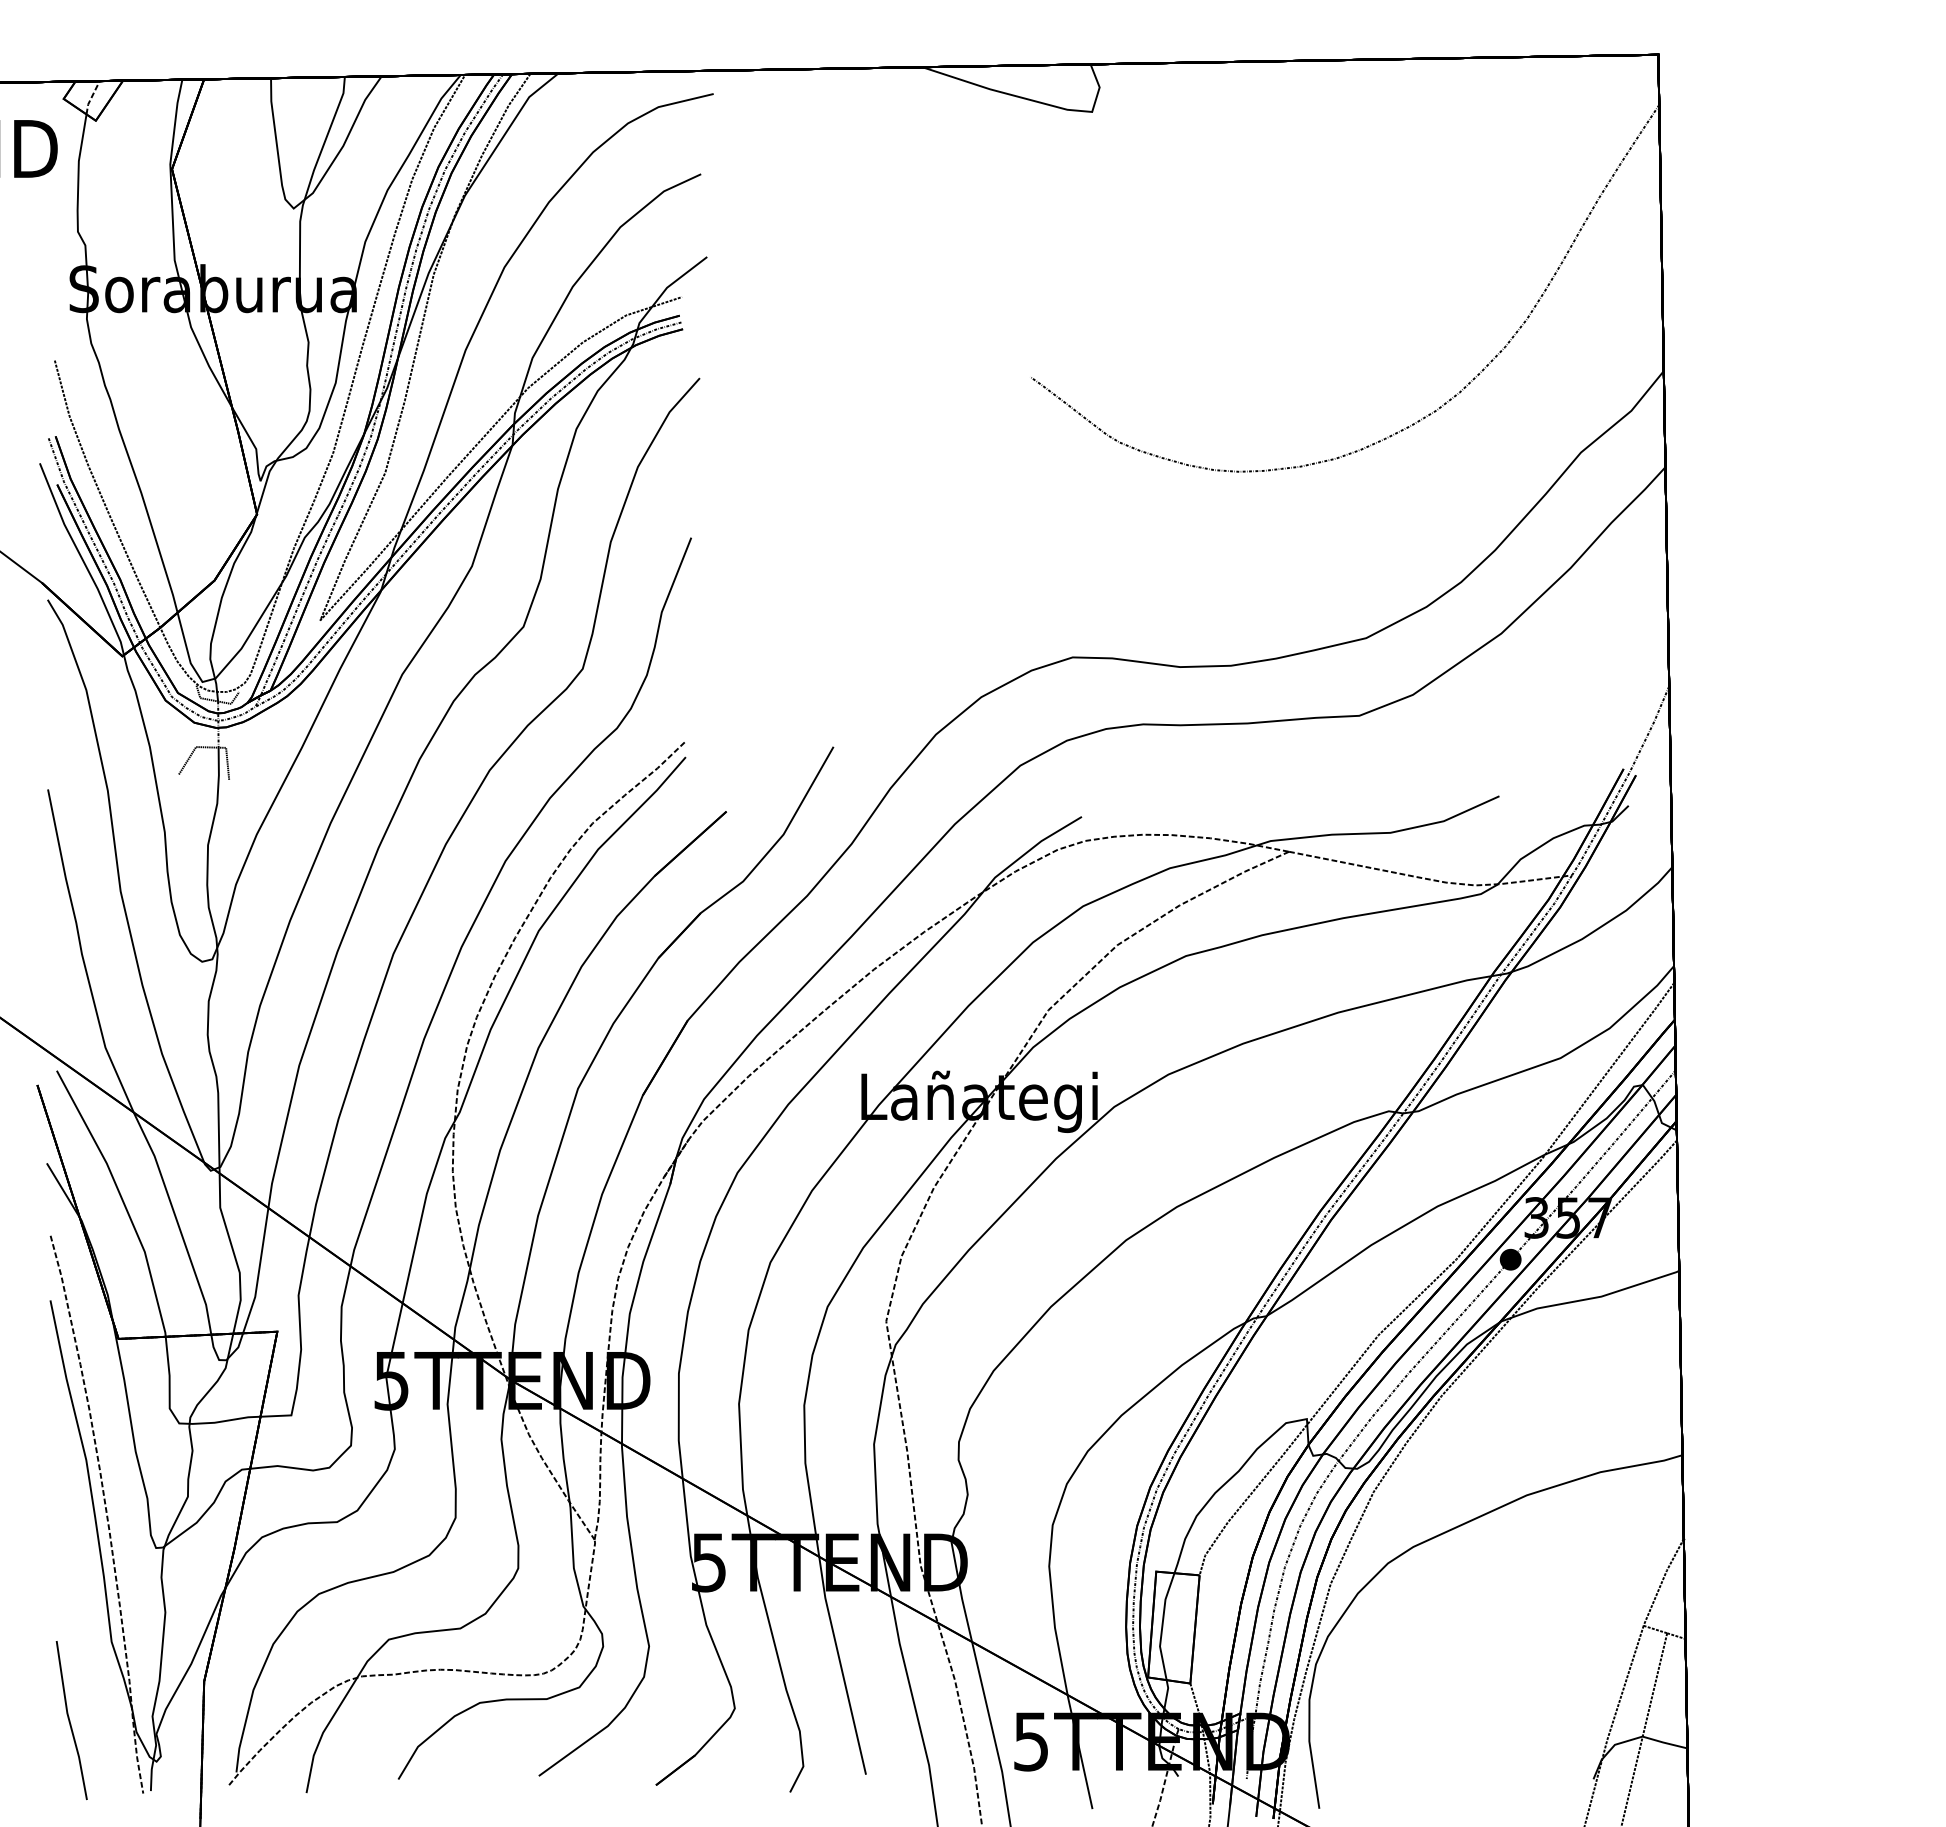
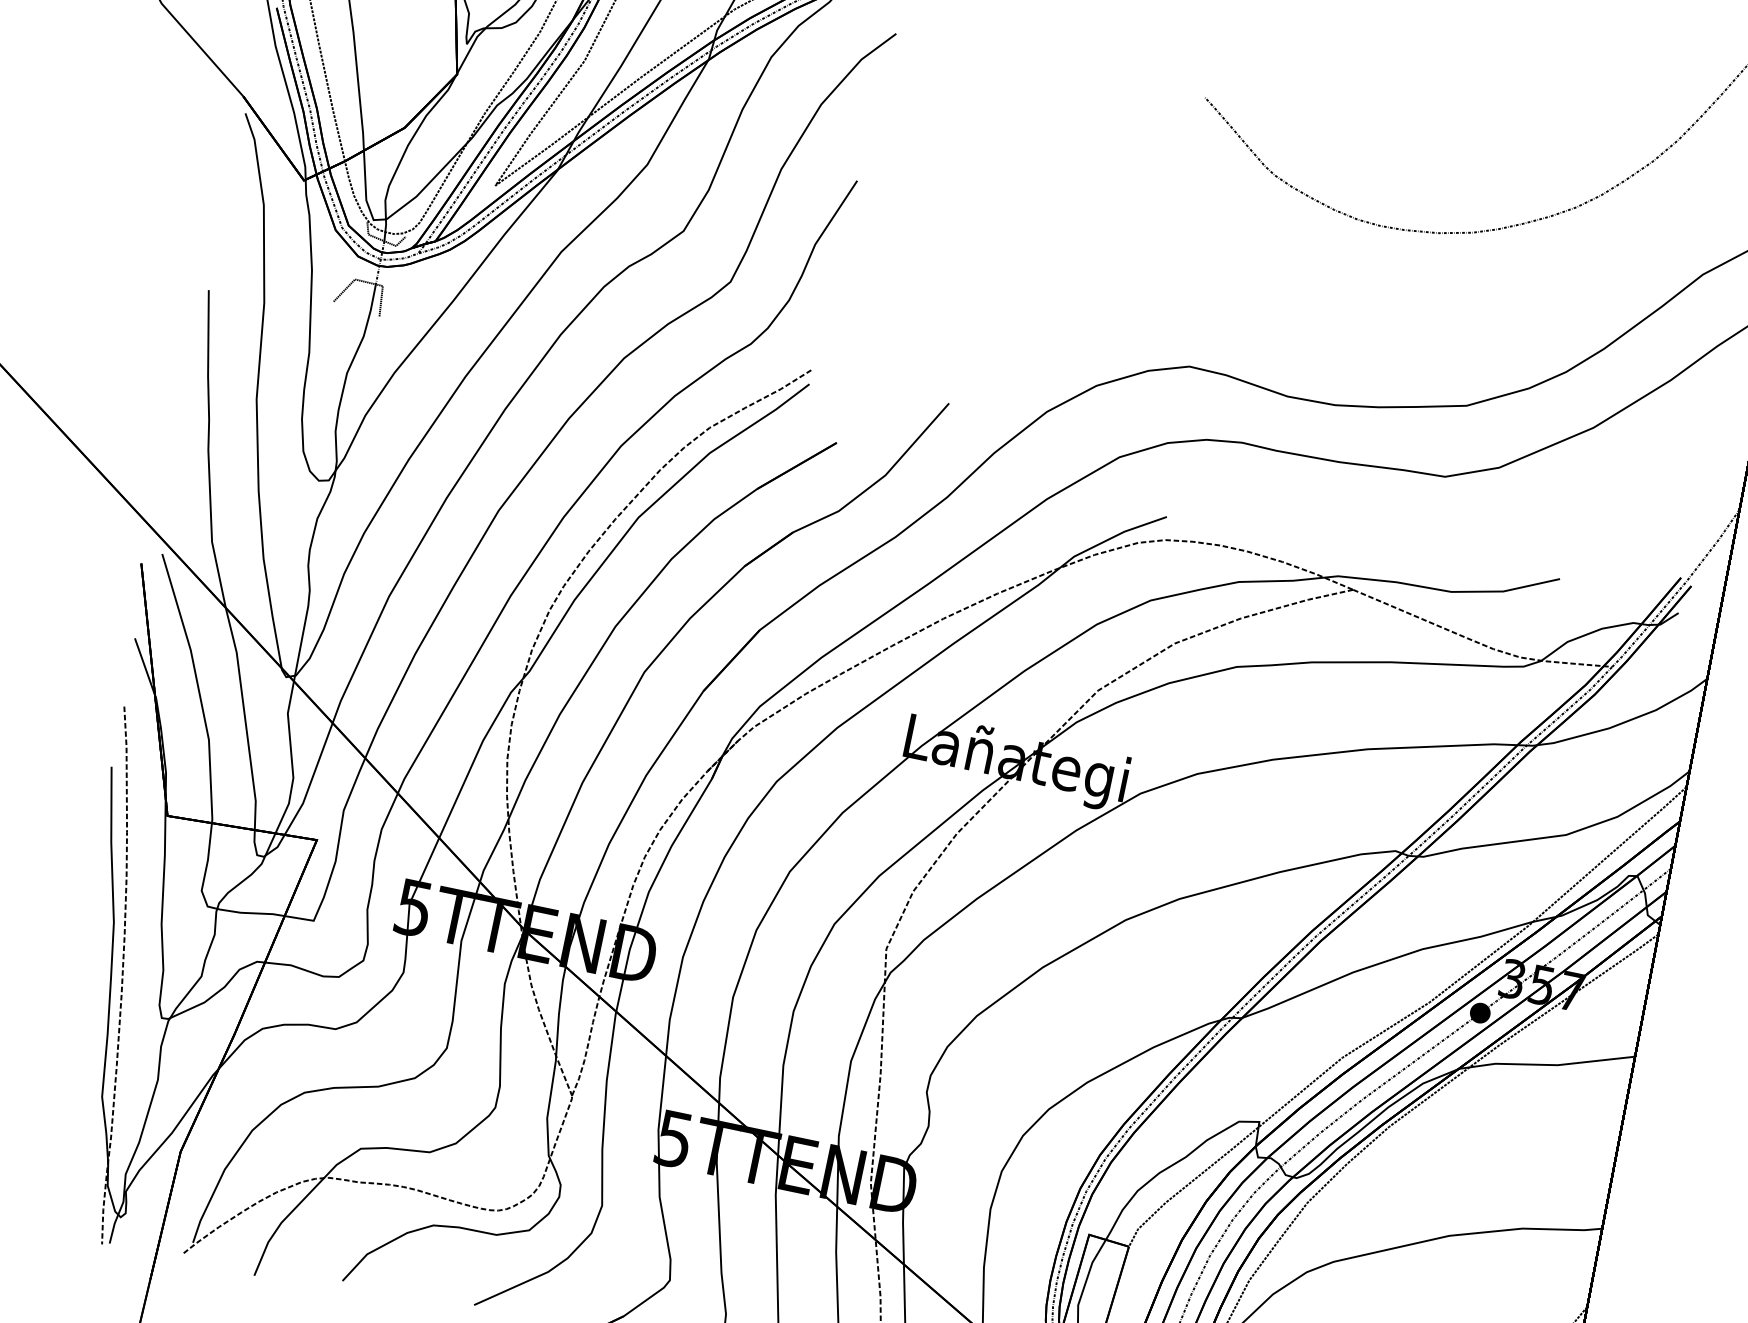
line: (70, 1720) -> (48, 1162), removed

